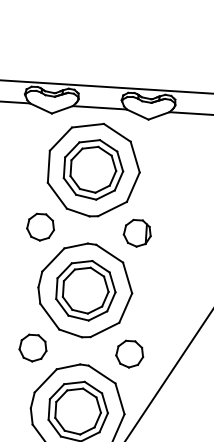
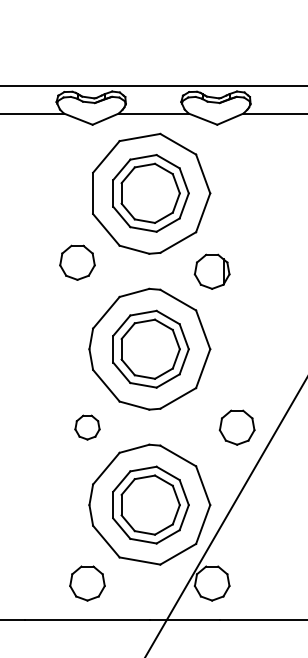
part: (40, 227) -> (77, 262), moved
part: (33, 348) -> (87, 427), size x0.7
part: (129, 354) -> (236, 427), moved

